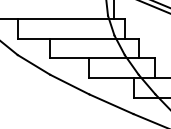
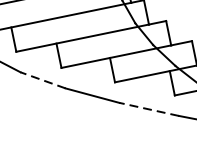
line: (34, 64) -> (43, 79), solid -> dashed
line: (110, 104) -> (148, 109), solid -> dashed

